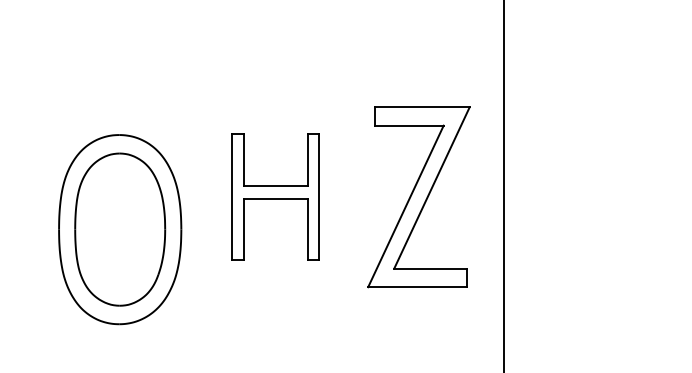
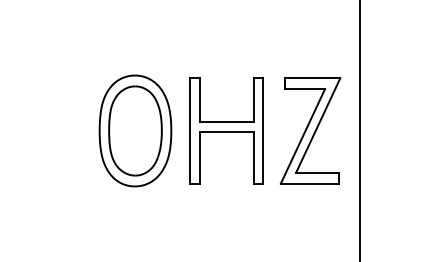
part: (275, 196) -> (226, 130), size x1.43
part: (120, 228) -> (135, 130), moved

